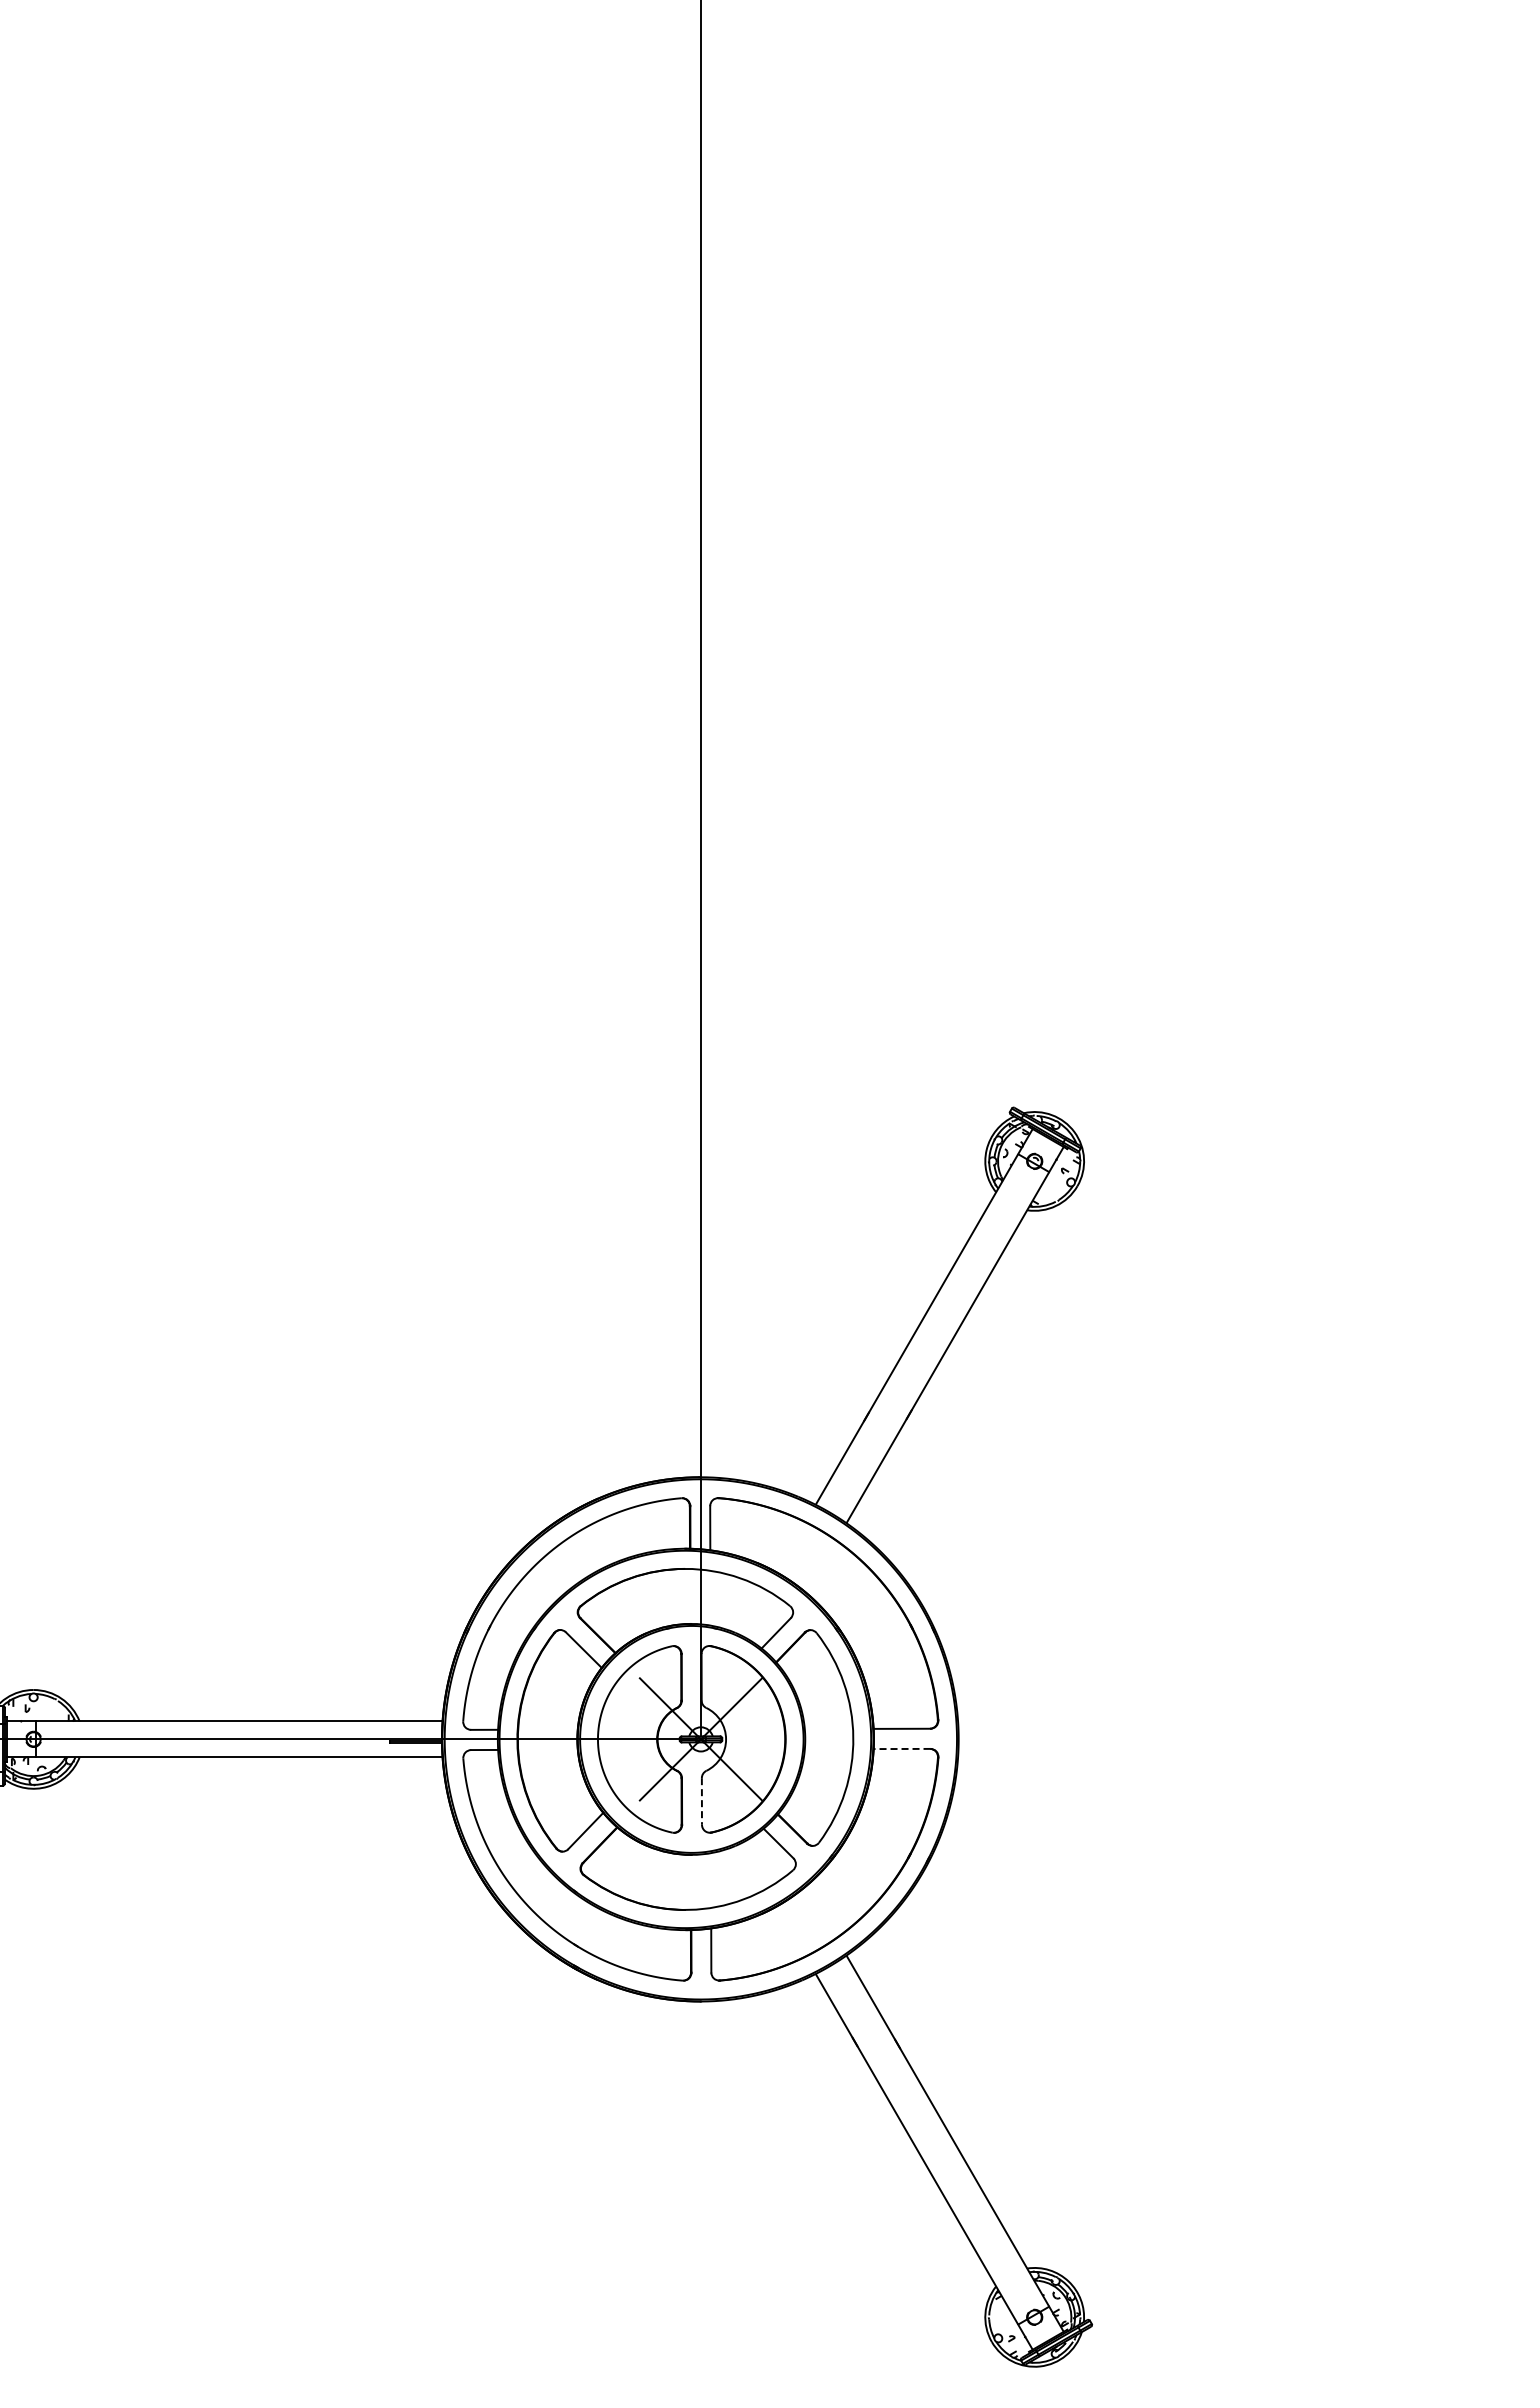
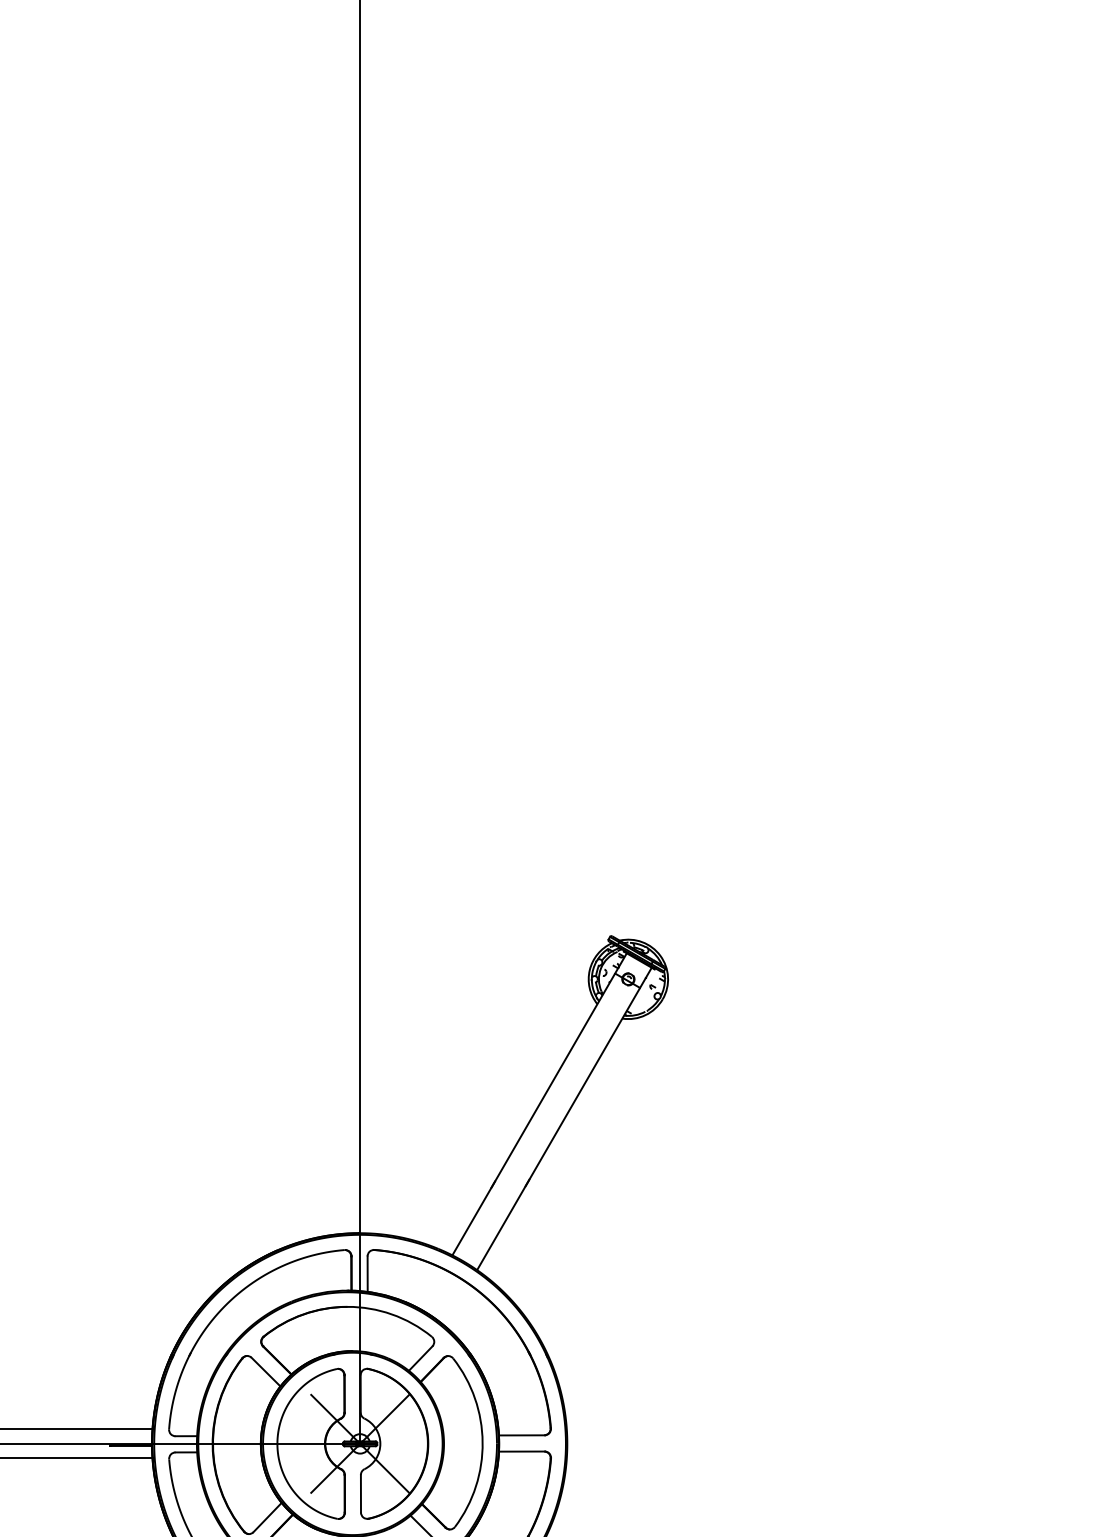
line: (901, 1748) -> (521, 1451), dashed -> solid
line: (701, 1801) -> (360, 1493), dashed -> solid

